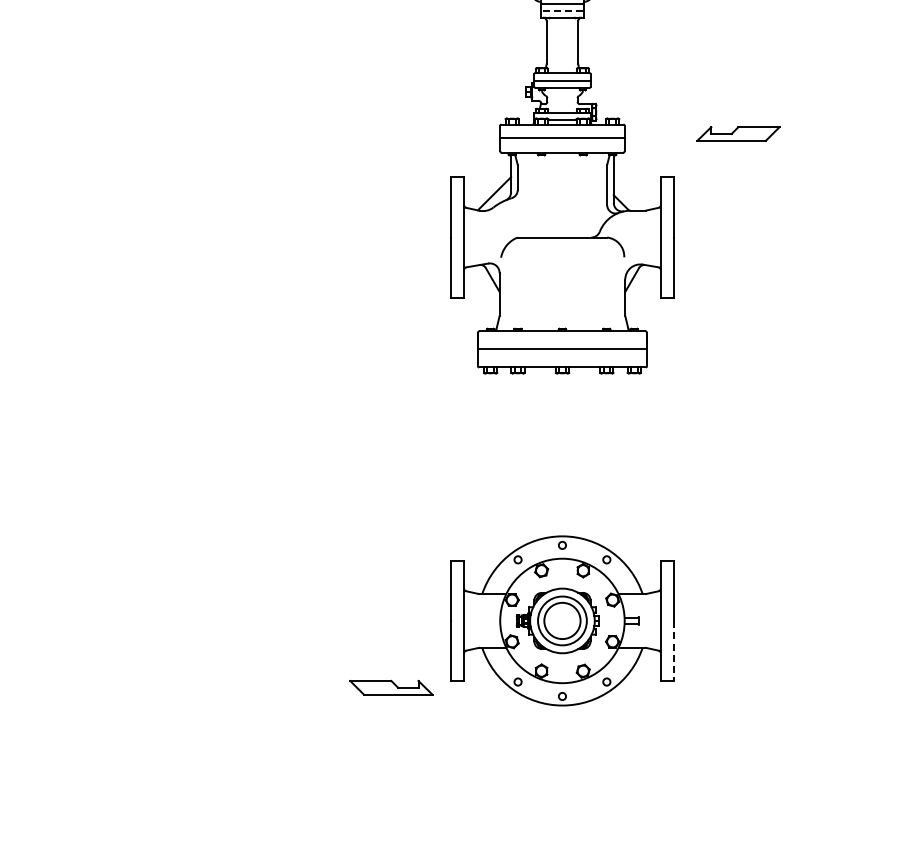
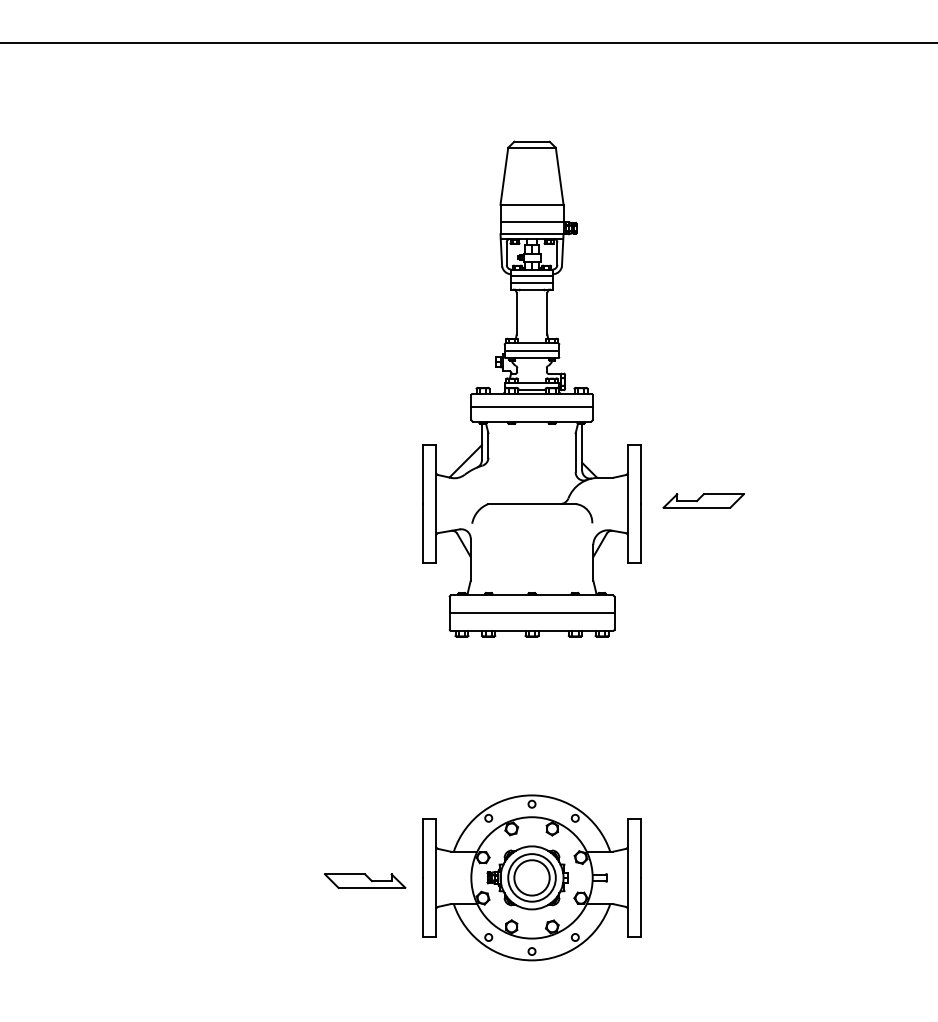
line: (562, 11) -> (532, 283), dashed -> solid
part: (738, 133) -> (703, 500), moved
line: (674, 651) -> (641, 907), dashed -> solid
part: (391, 687) -> (365, 880), moved

